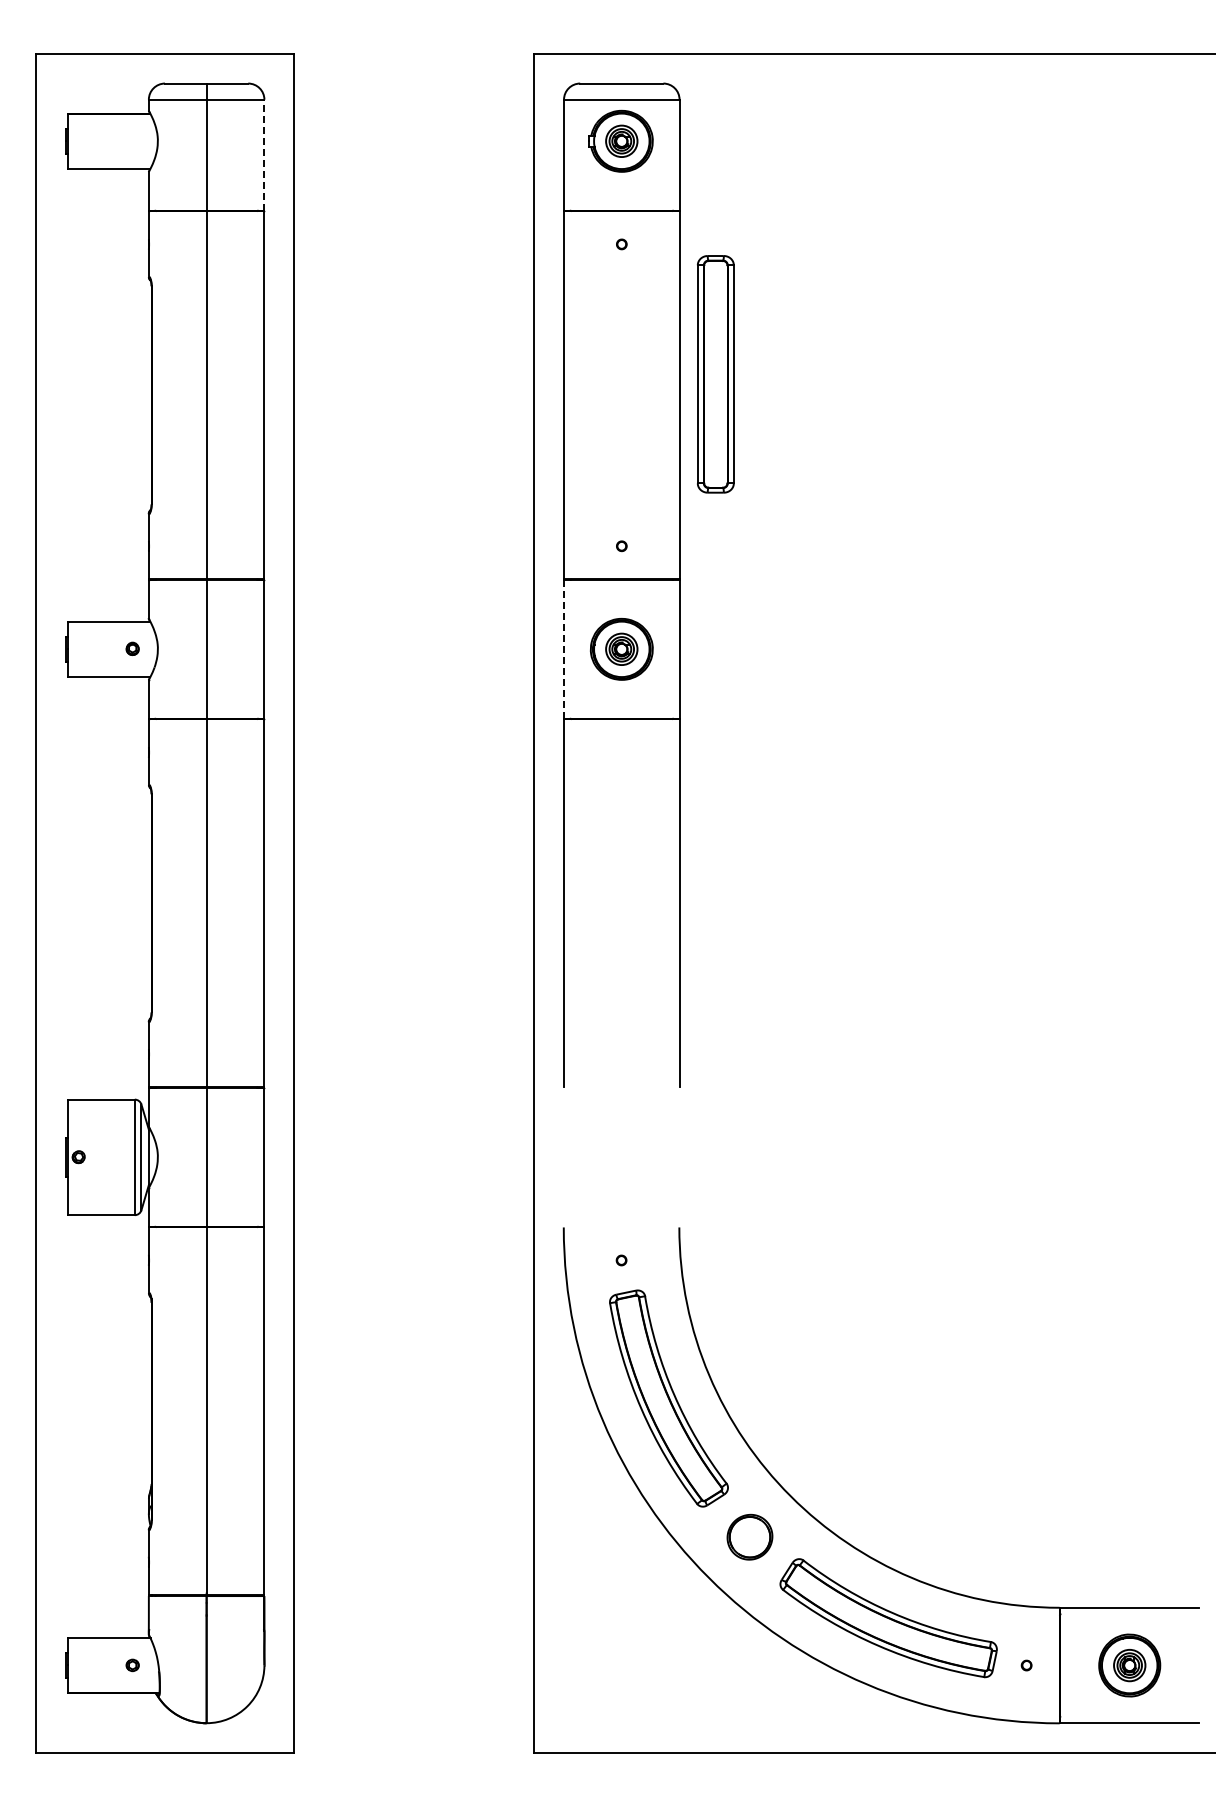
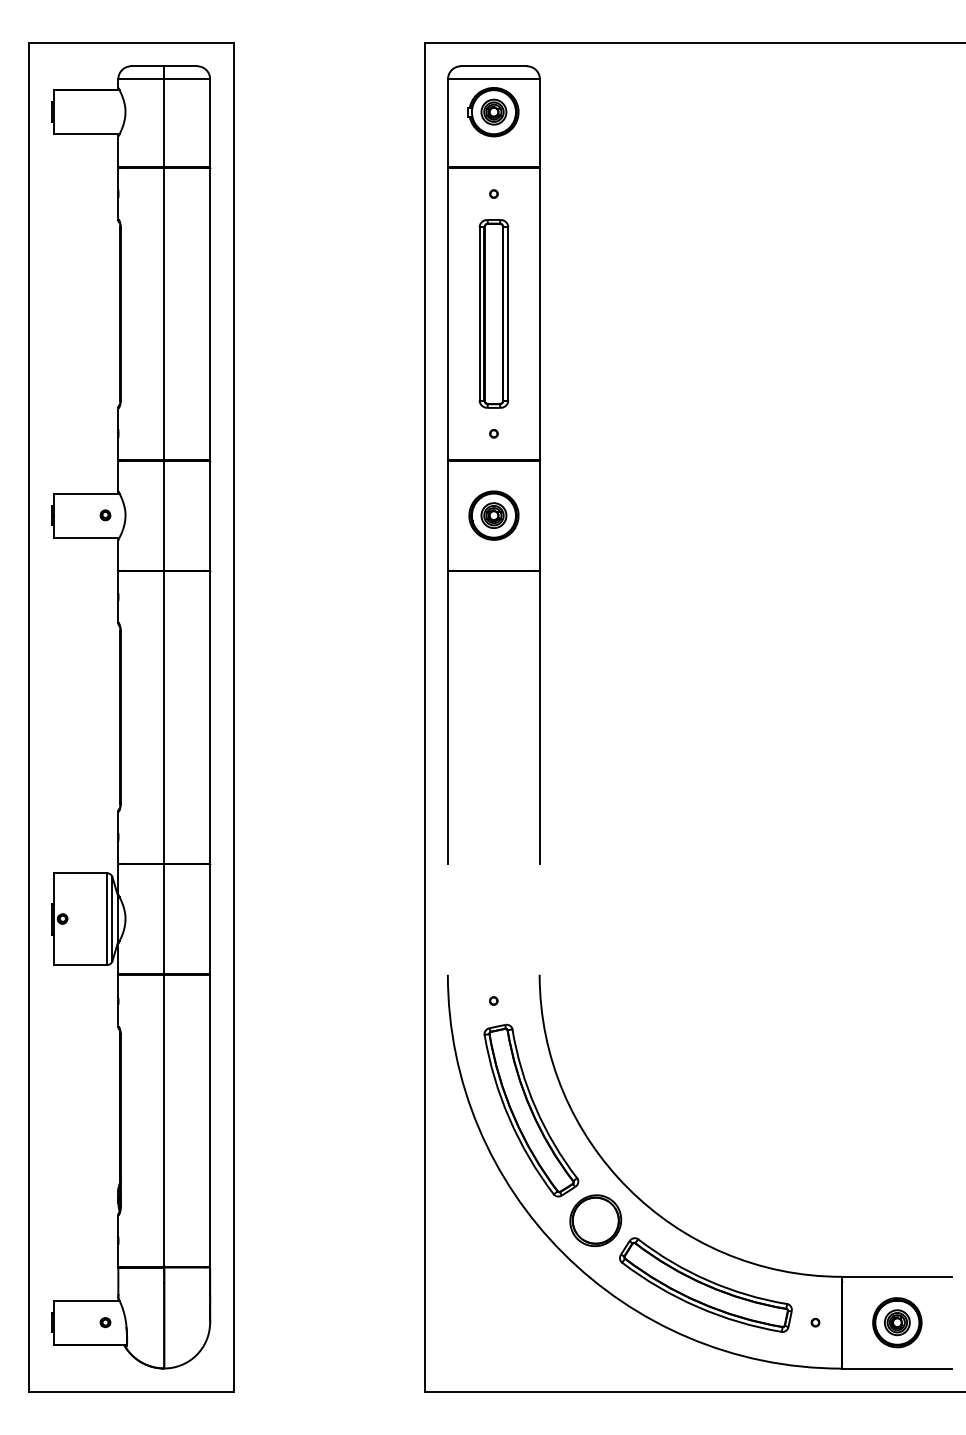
line: (264, 154) -> (210, 122), dashed -> solid
part: (715, 374) -> (493, 314), moved
line: (564, 649) -> (448, 515), dashed -> solid
part: (749, 1537) -> (595, 1221), size x1.43

